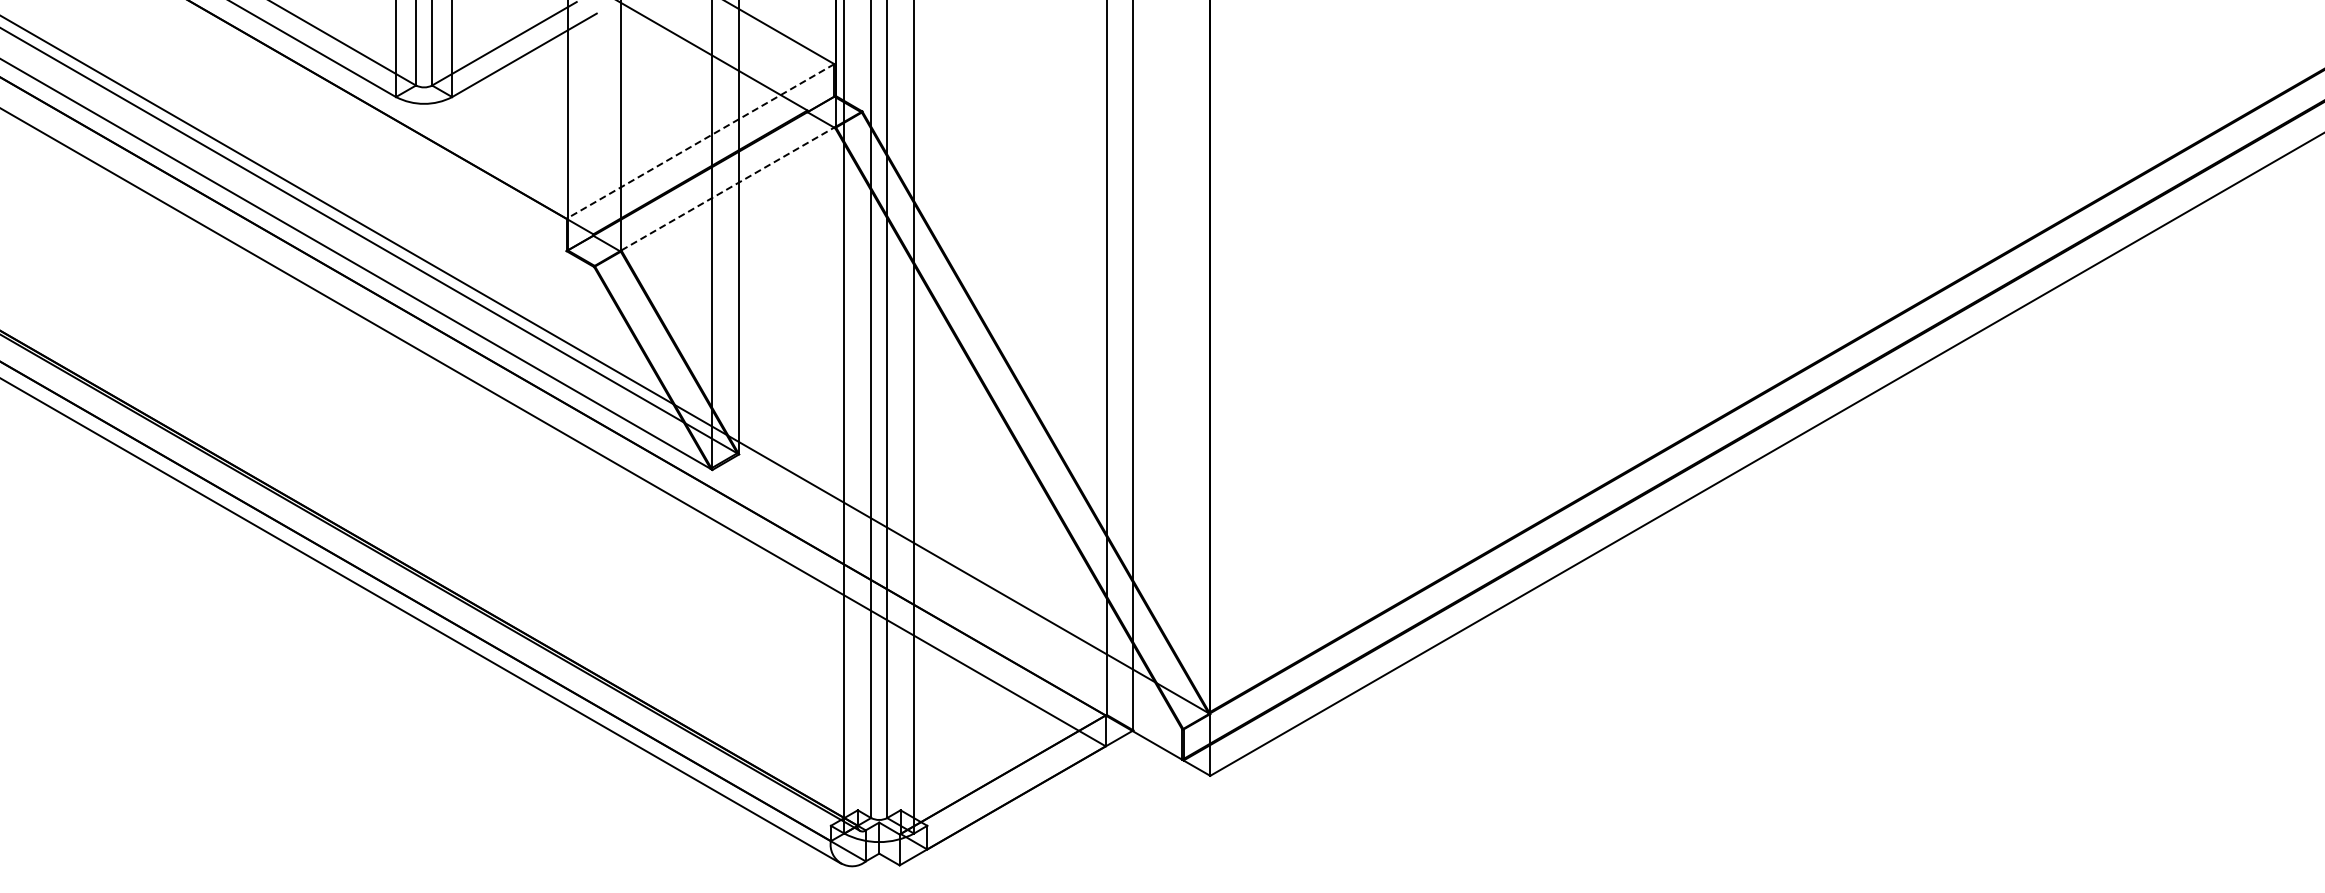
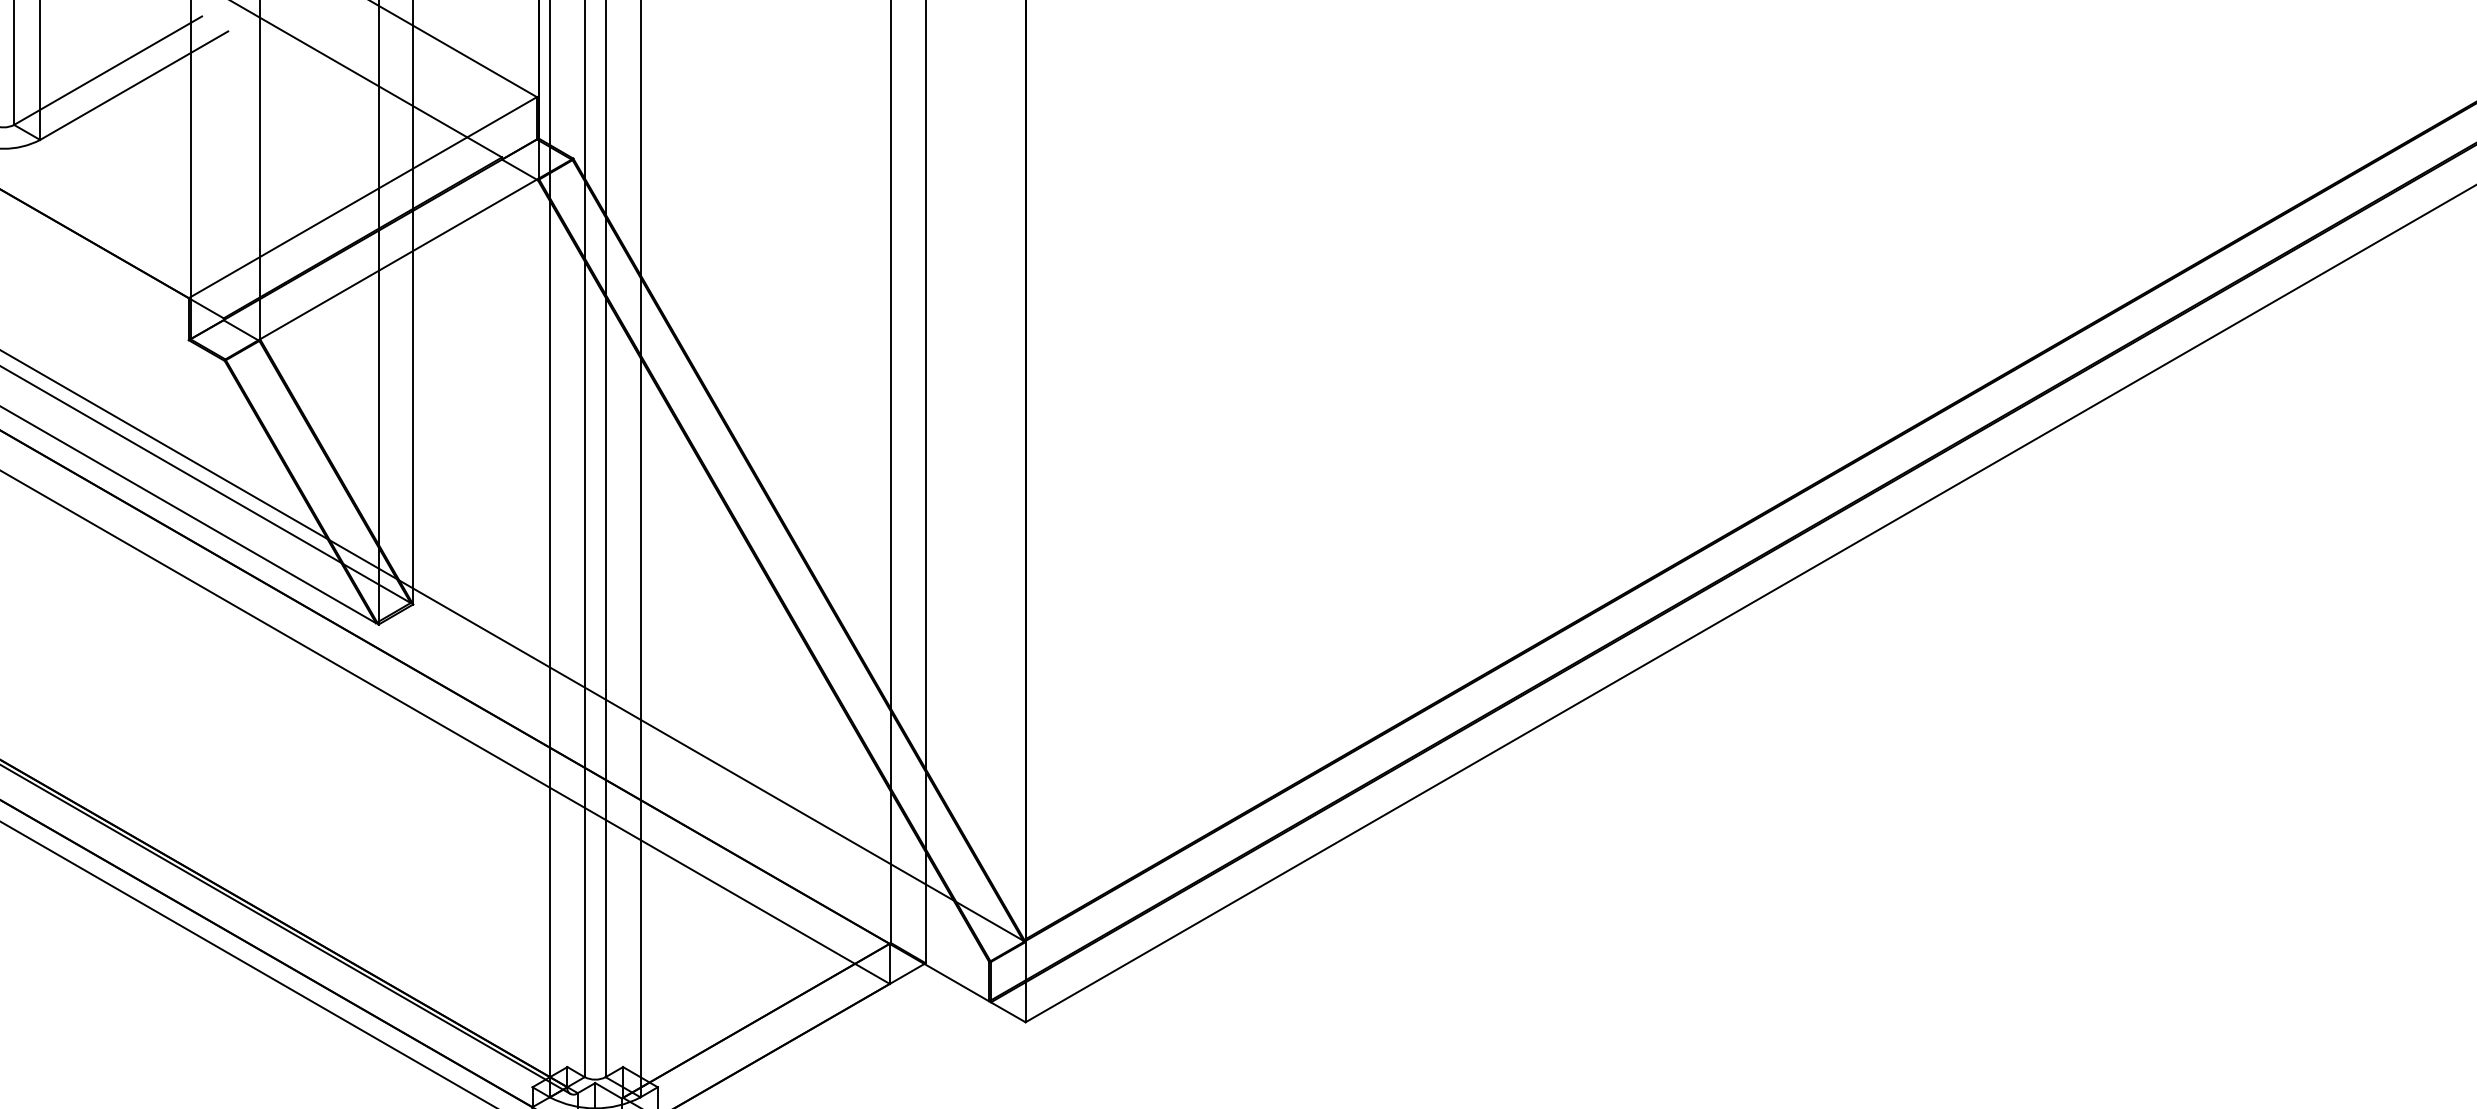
line: (700, 141) -> (362, 197), dashed -> solid
line: (728, 188) -> (399, 258), dashed -> solid

